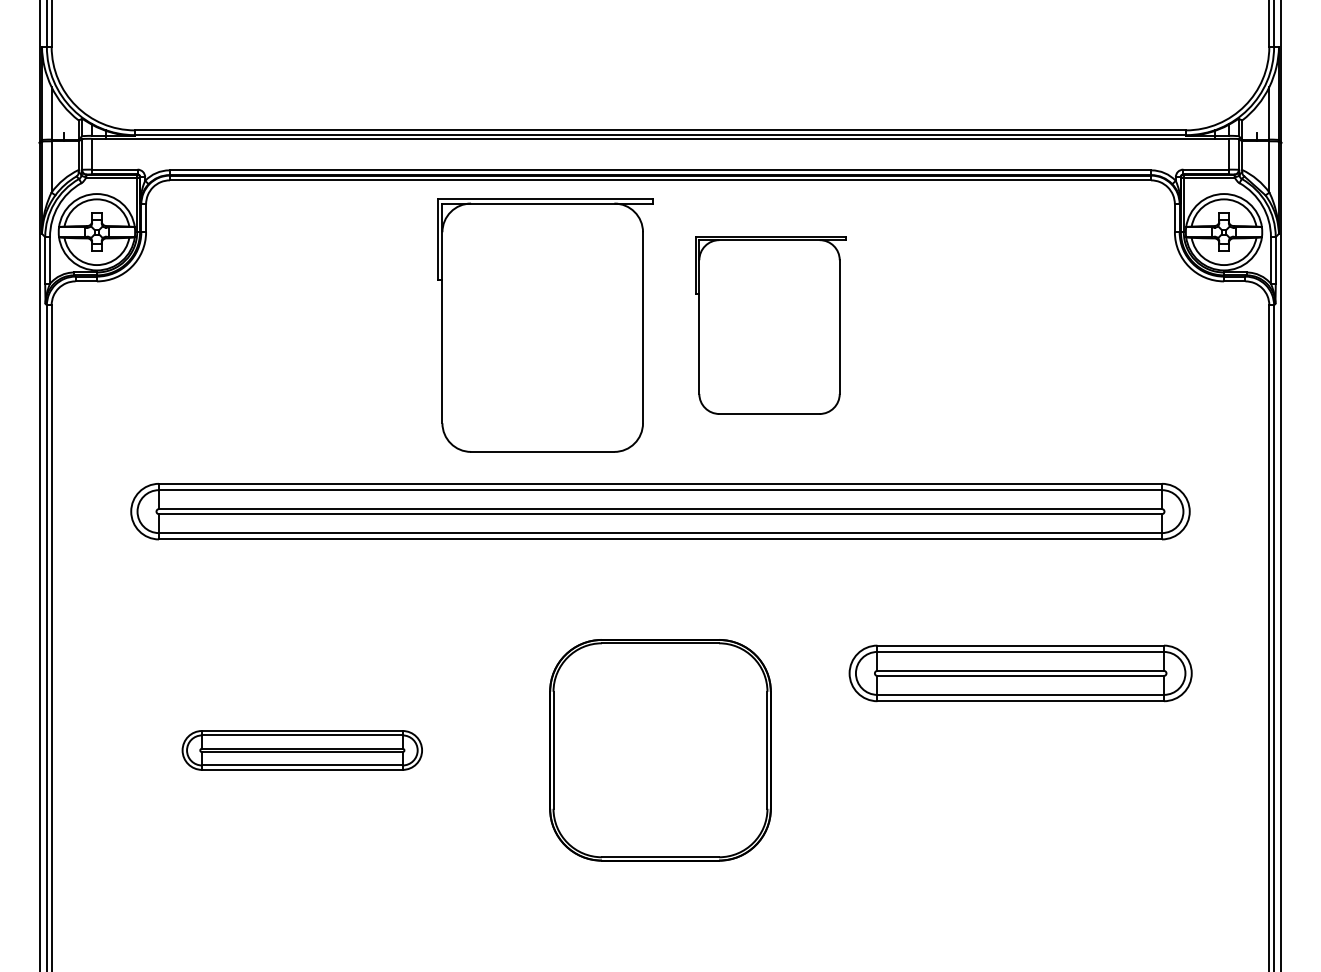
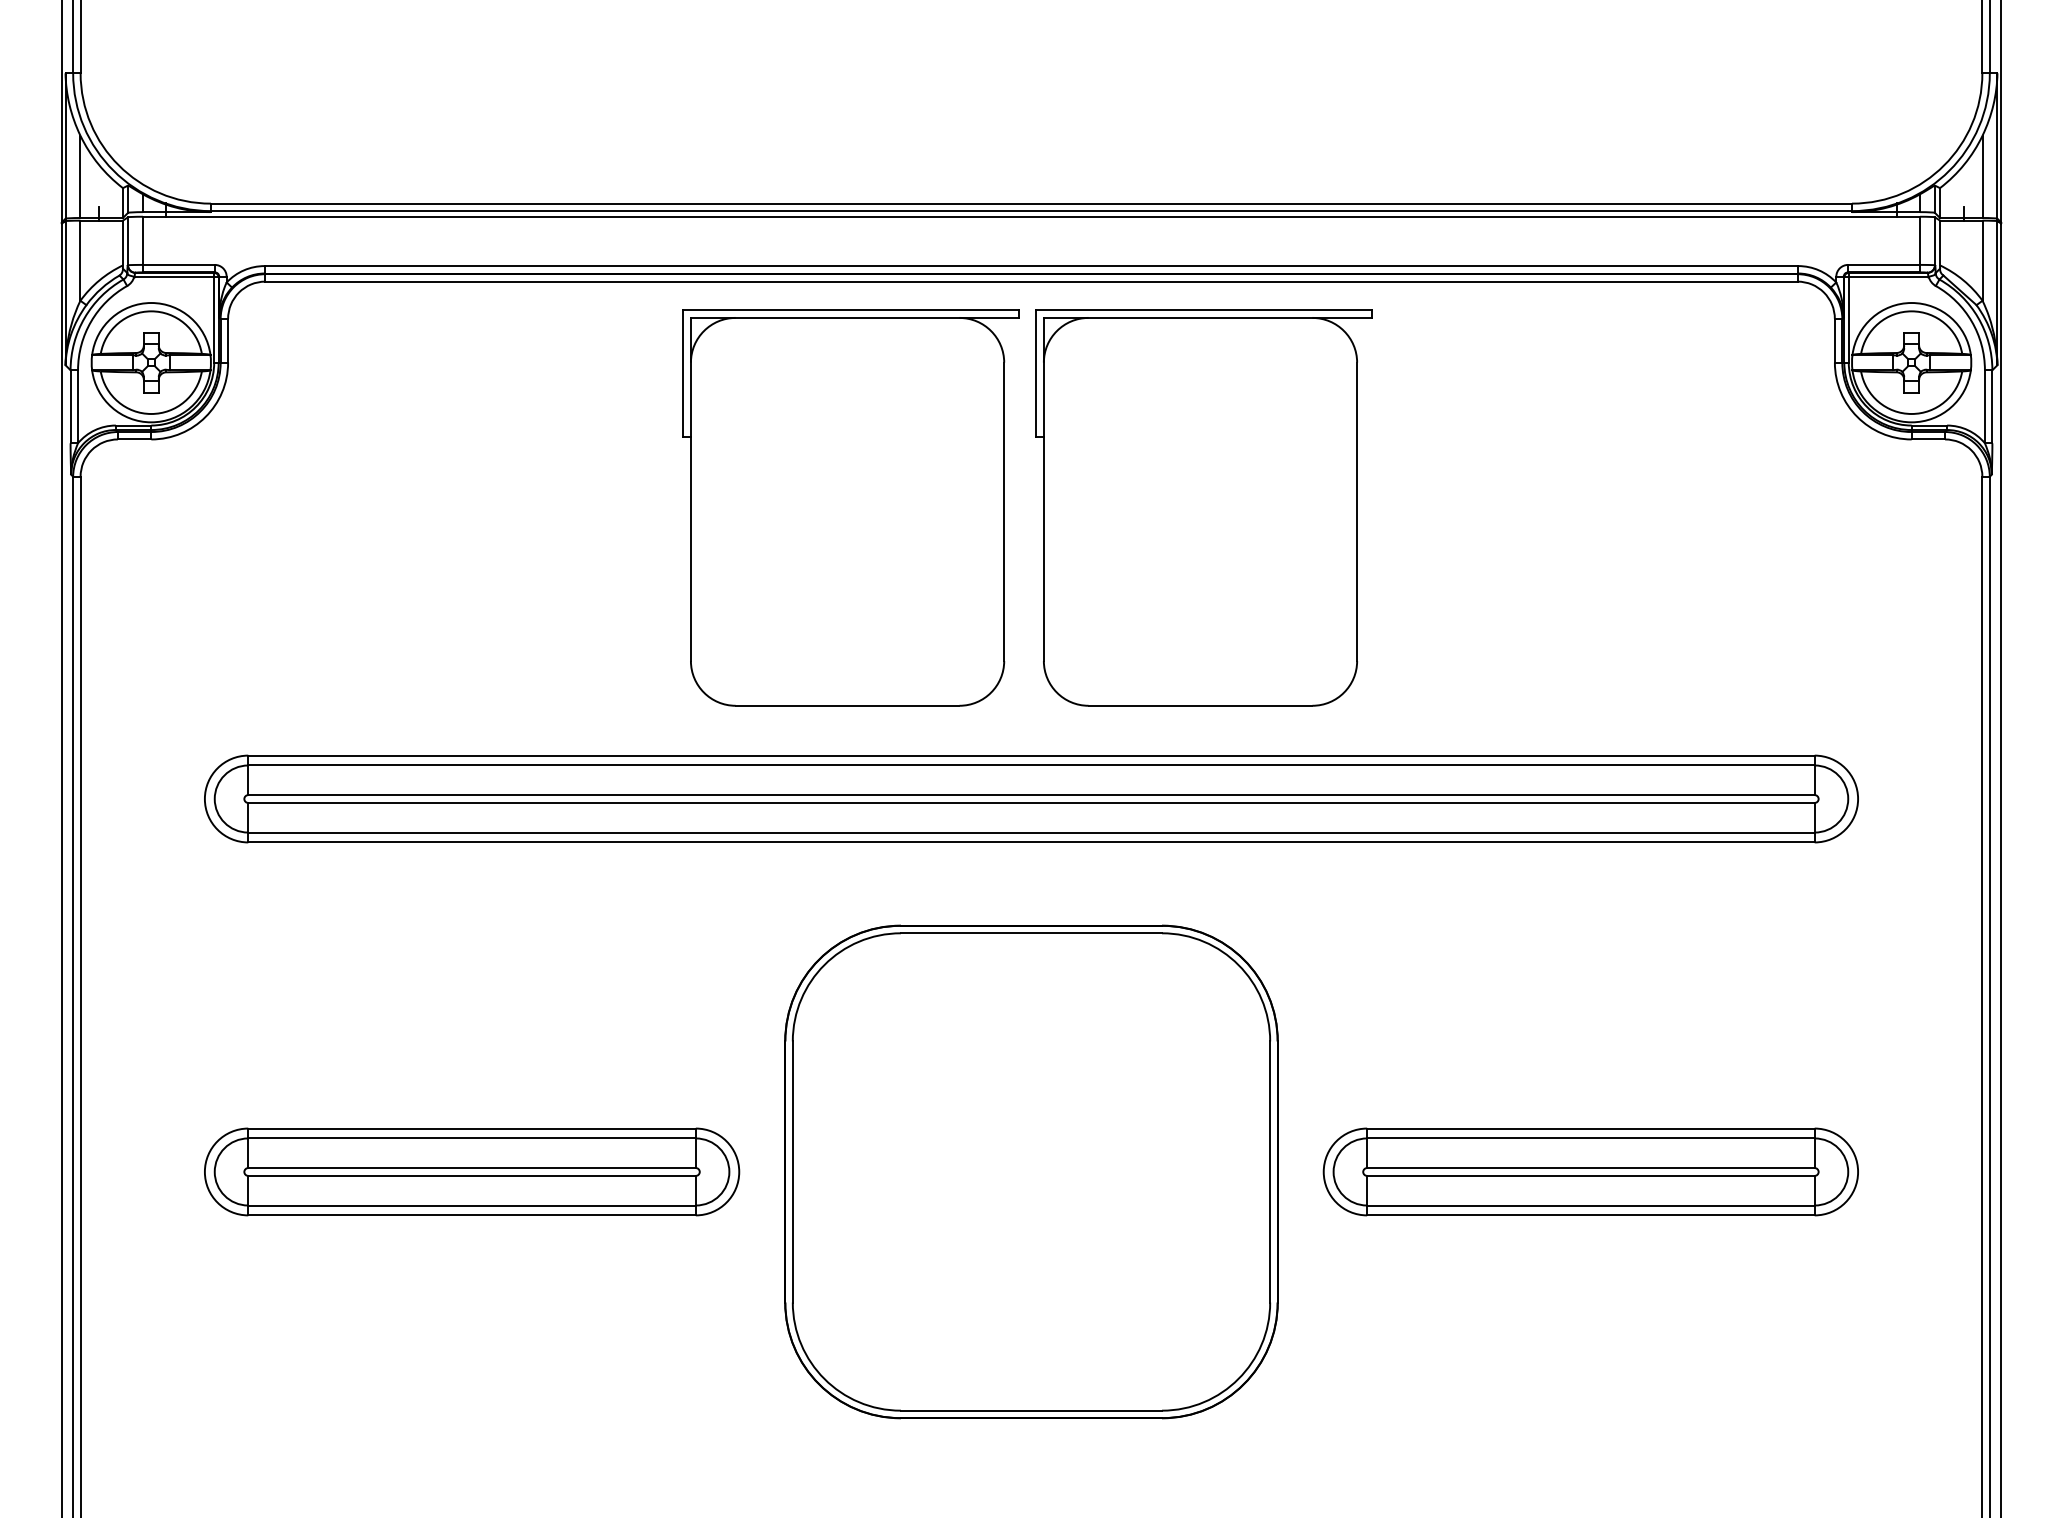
part: (771, 325) -> (1204, 508), size x1.43
part: (1020, 673) -> (1590, 1172), moved
part: (660, 749) -> (1031, 1170), size x1.43
part: (302, 750) -> (472, 1172), size x1.43

